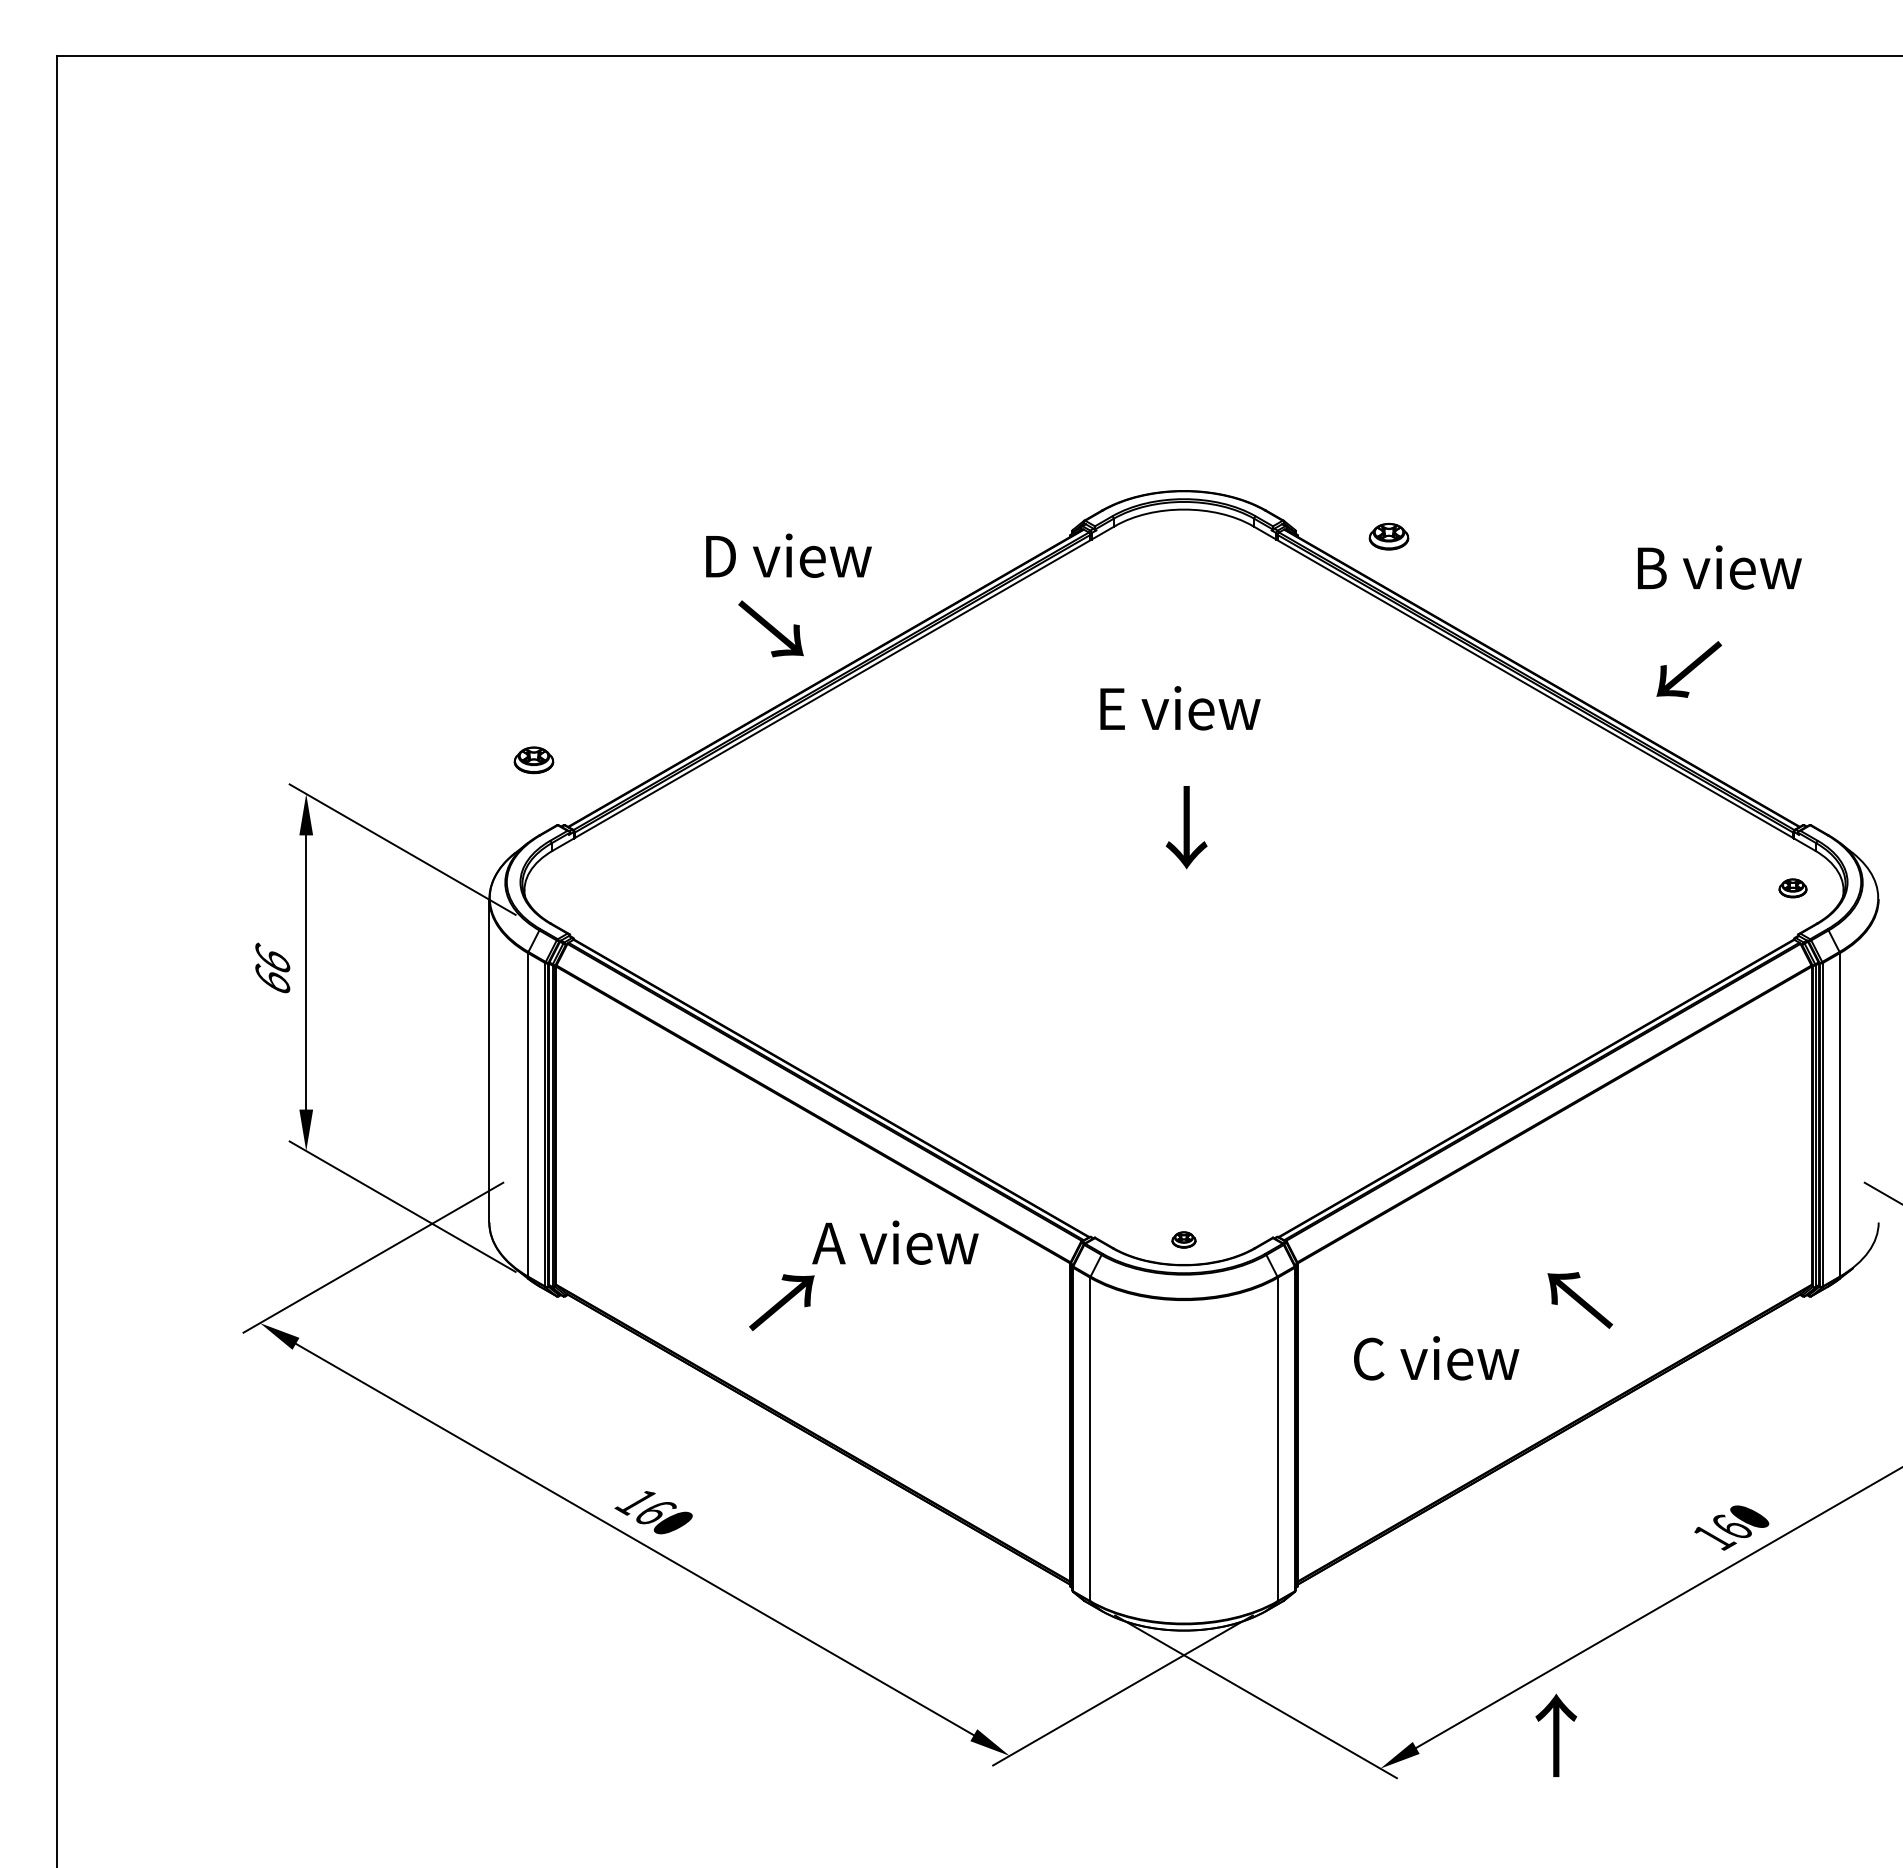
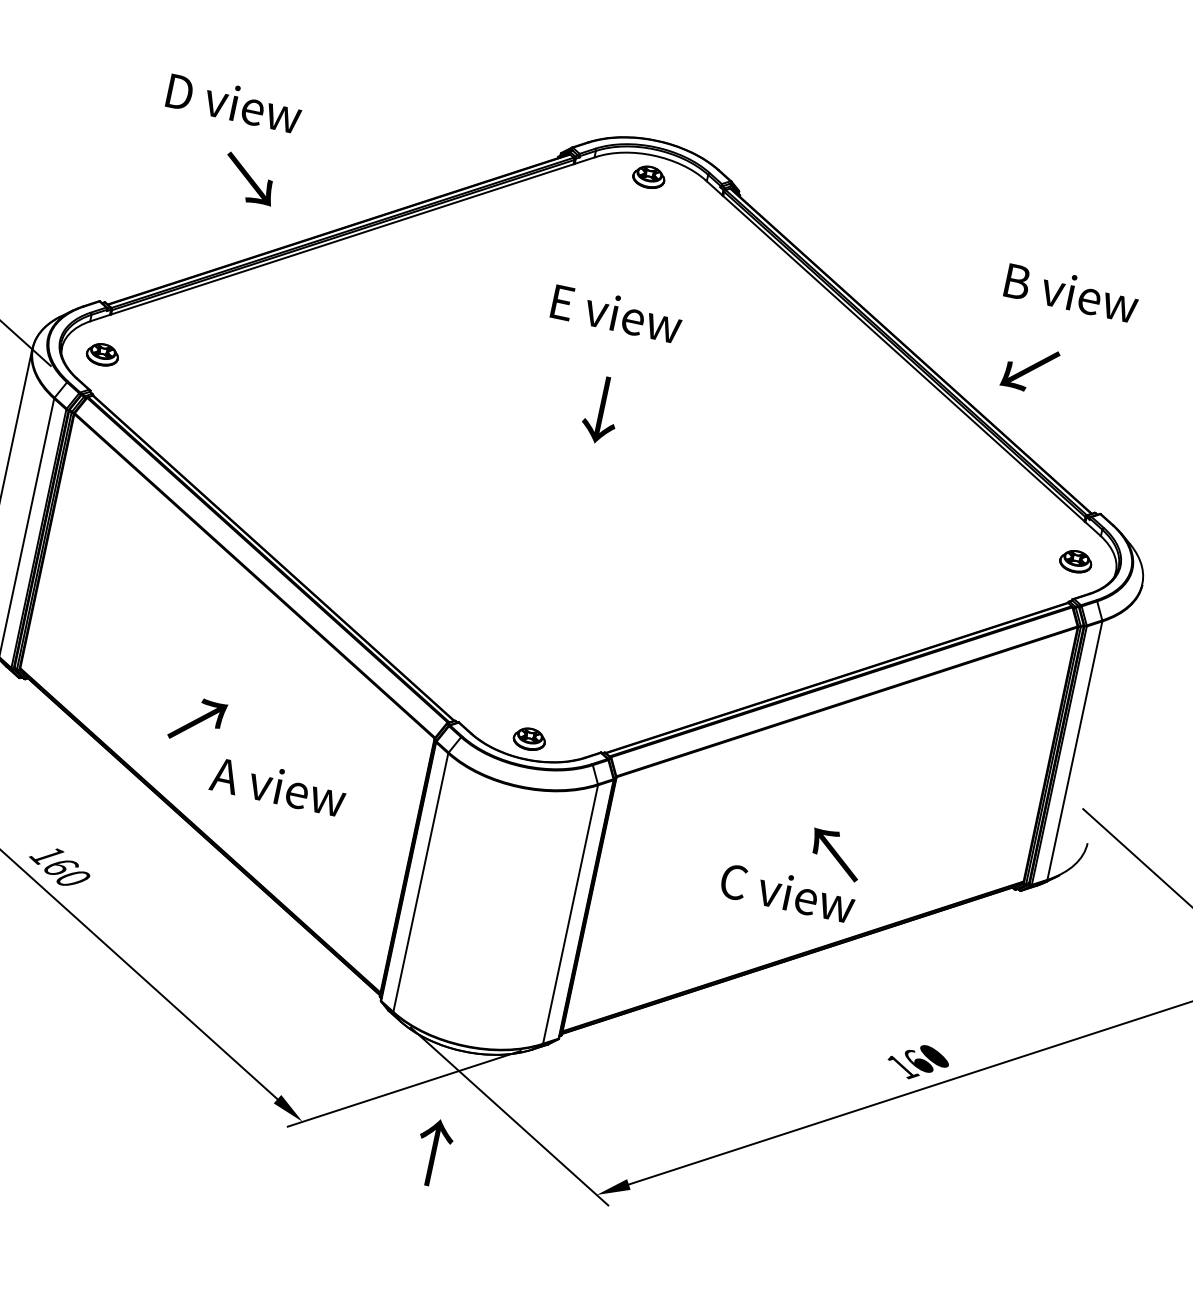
part: (1388, 536) -> (648, 177), moved
text: (788, 555) -> (234, 103), moved
text: (770, 628) -> (249, 178), moved
part: (533, 760) -> (102, 354), moved
part: (1792, 888) -> (1075, 561), size x1.43
part: (1183, 1239) -> (529, 738), size x1.67
text: (895, 1242) -> (278, 786), moved
text: (1436, 1358) -> (787, 893), moved
text: (1556, 1734) -> (433, 1151), moved

